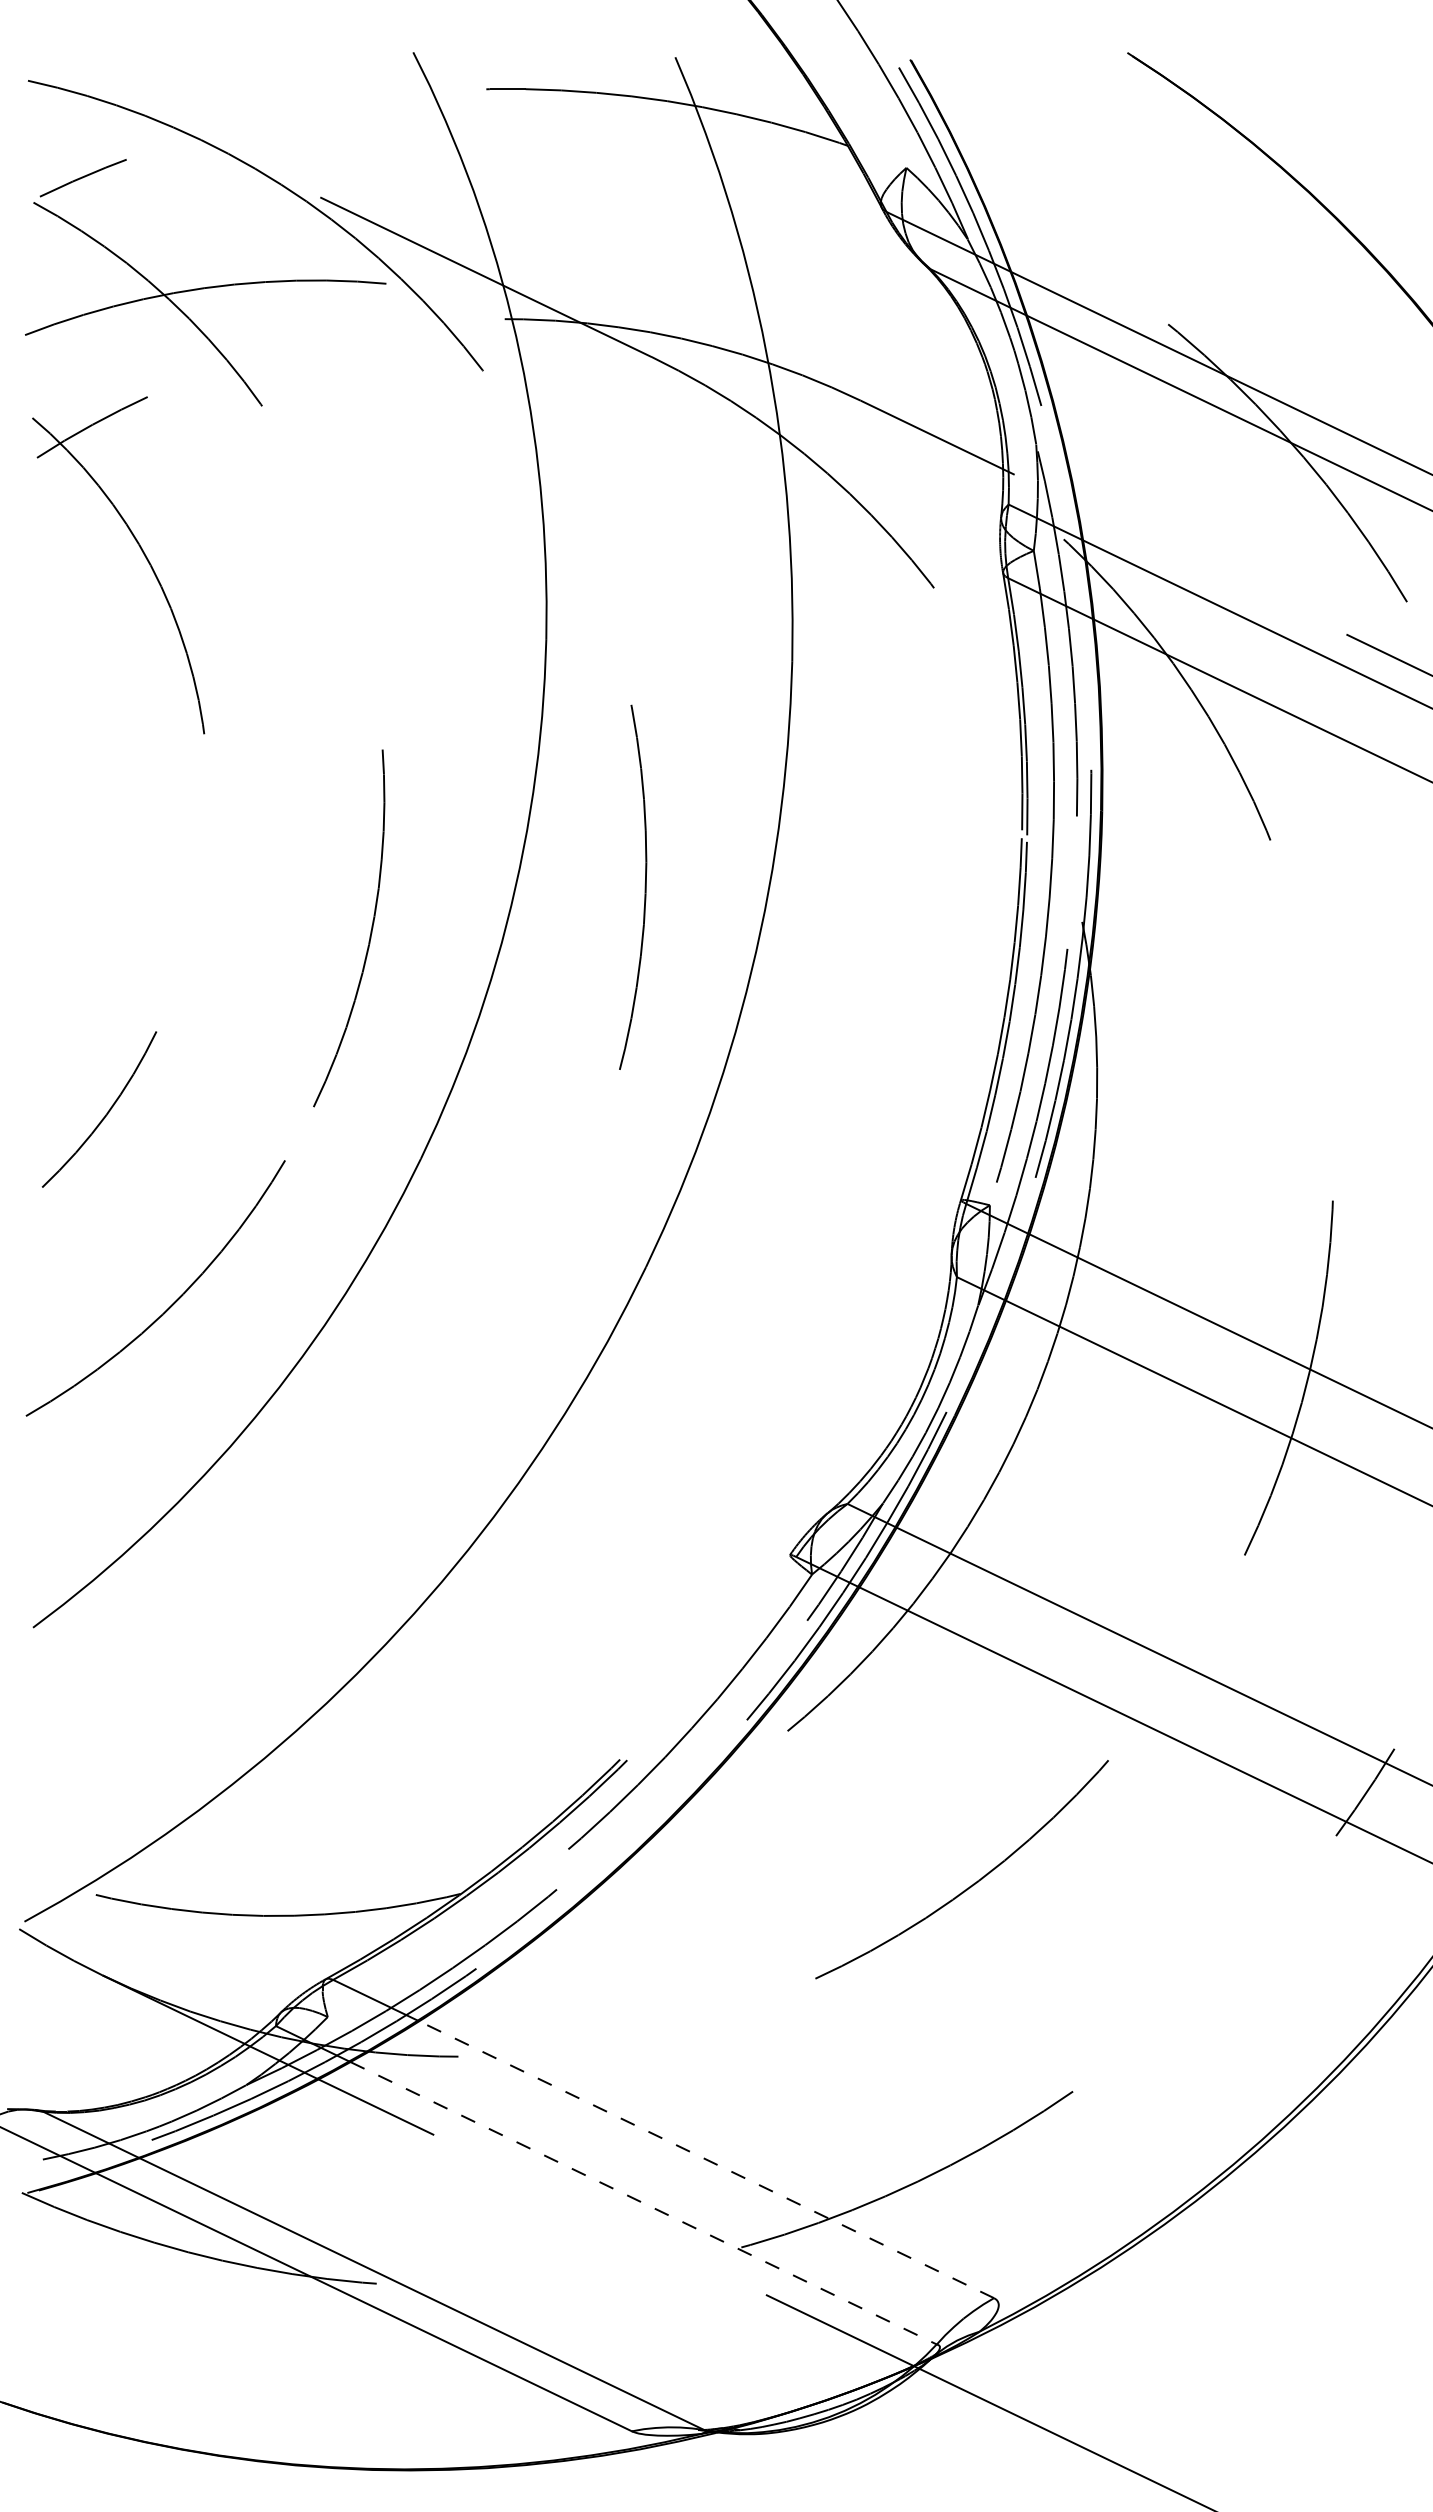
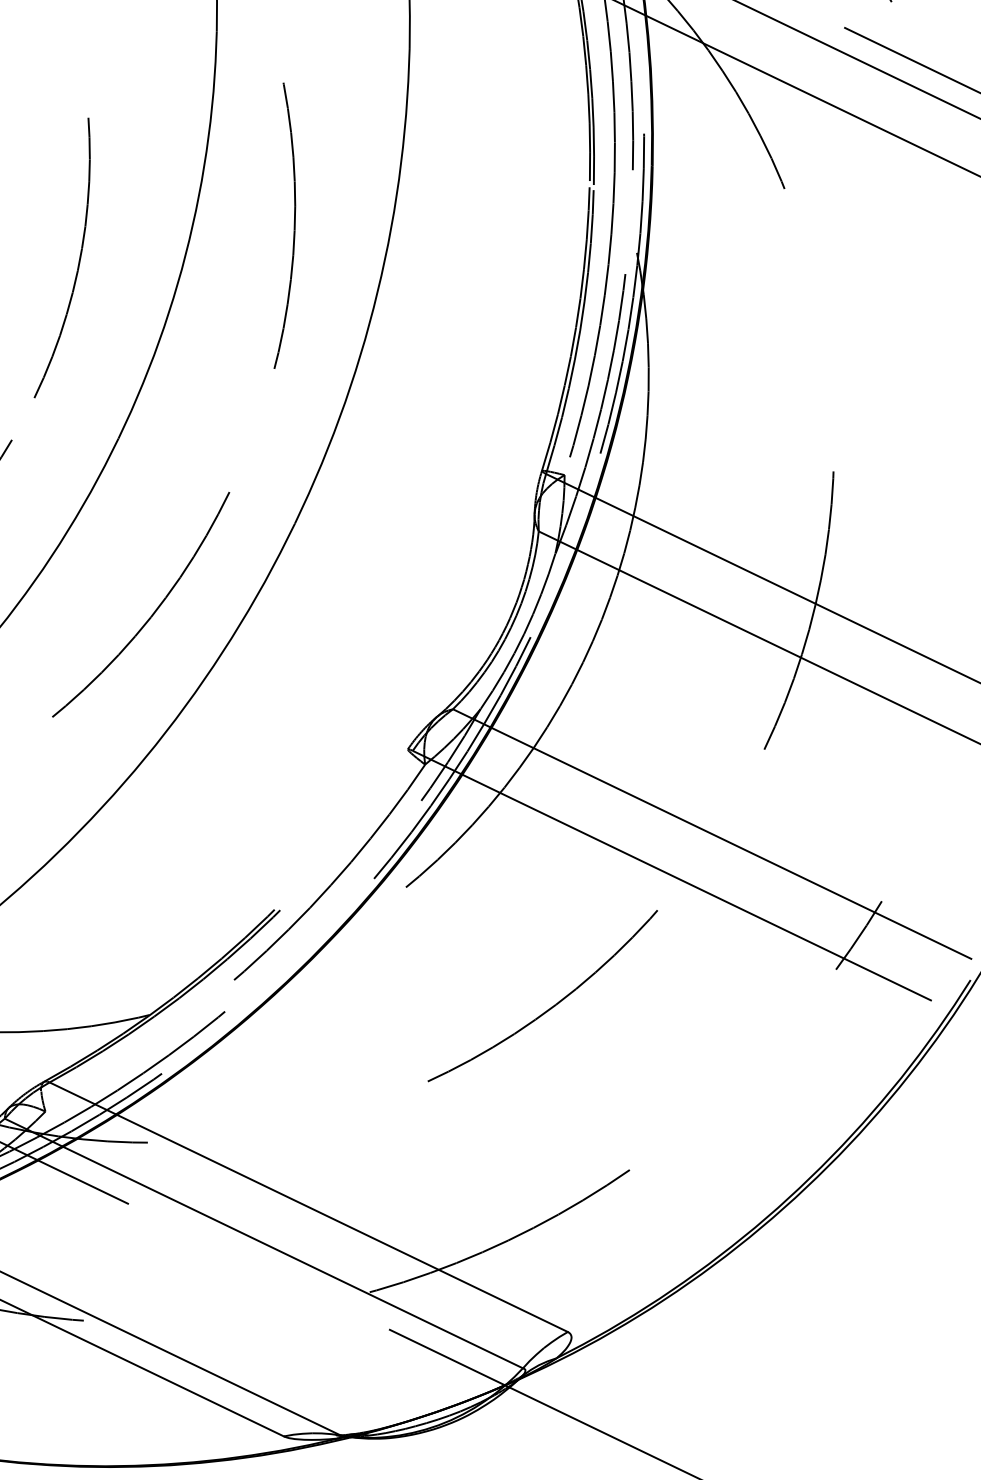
curve: (465, 1380) -> (153, 612), added
line: (706, 2159) -> (342, 1223), dashed -> solid
line: (644, 2203) -> (293, 1257), dashed -> solid

